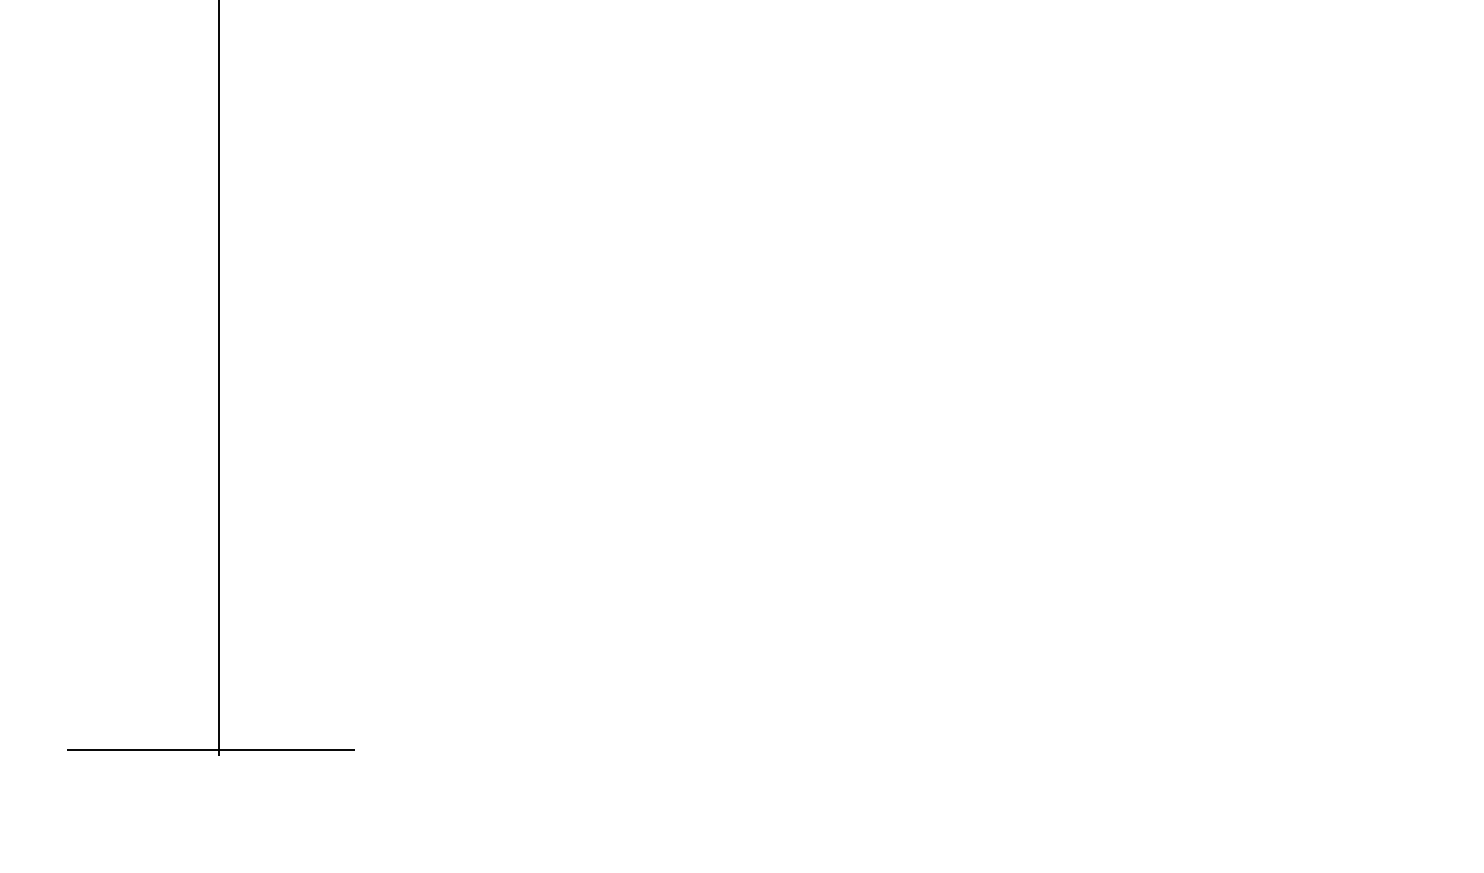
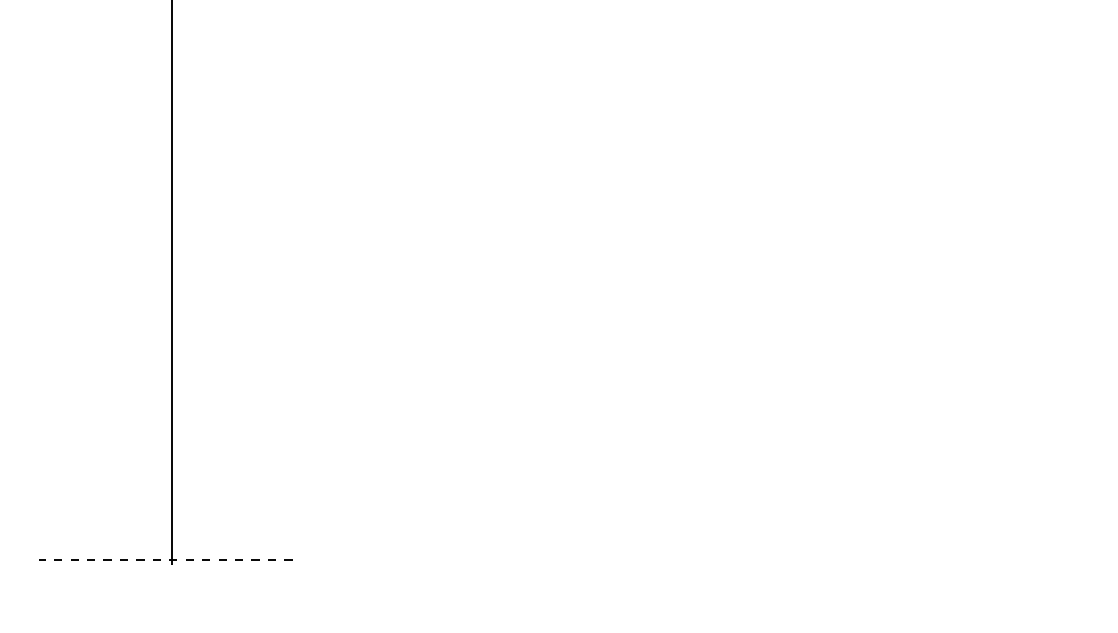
line: (210, 750) -> (165, 560), solid -> dashed

